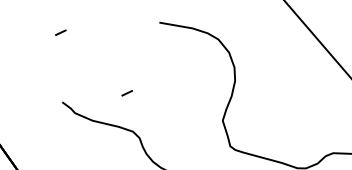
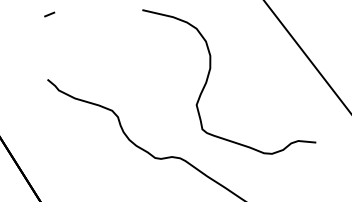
line: (127, 93) -> (108, 74), removed

